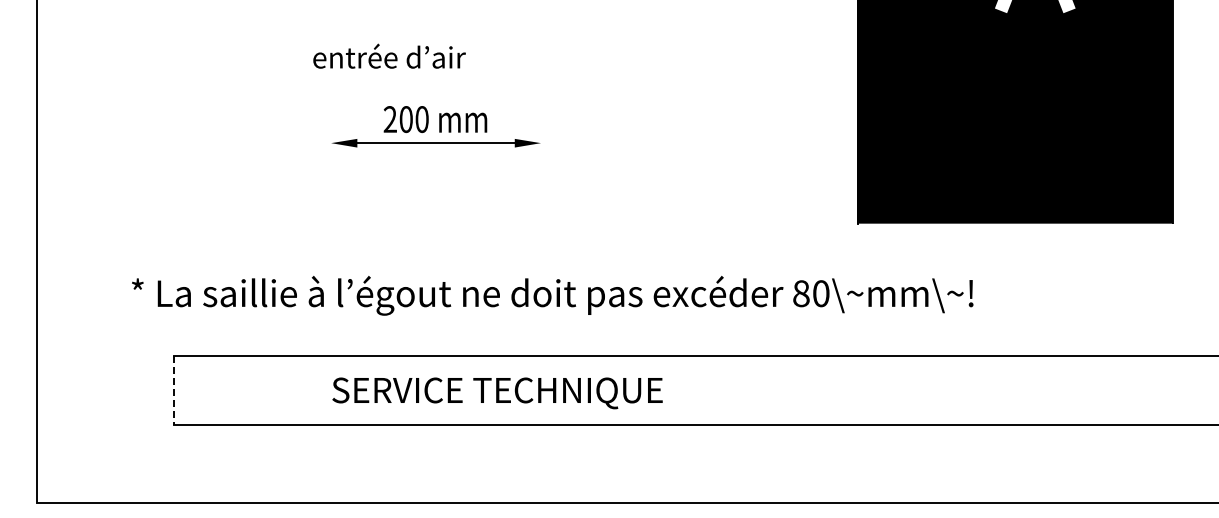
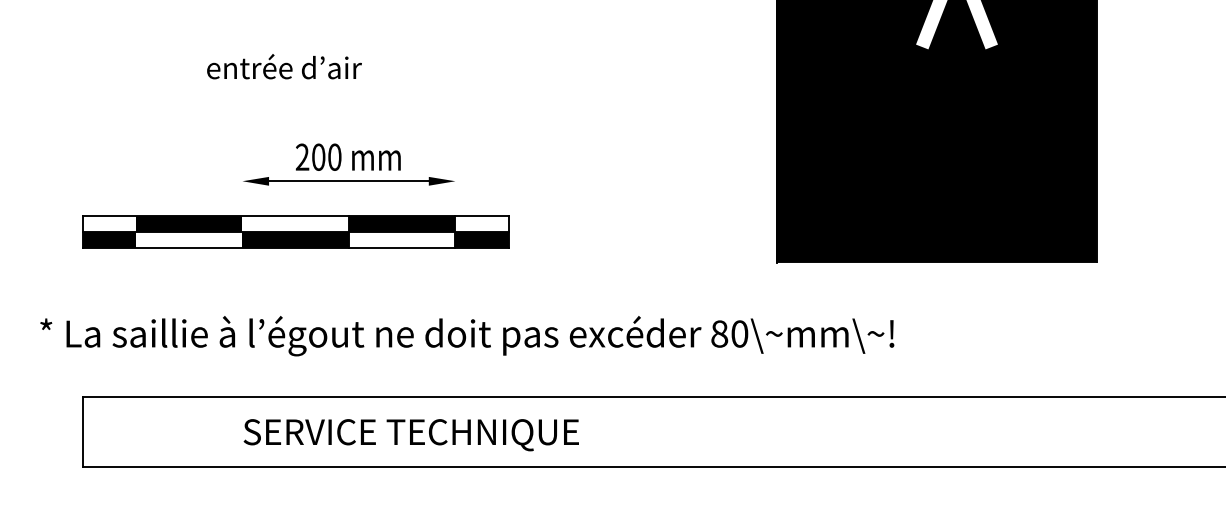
text: (389, 55) -> (284, 65), moved
part: (383, 192) -> (295, 231), added
line: (173, 390) -> (82, 432), dashed -> solid

